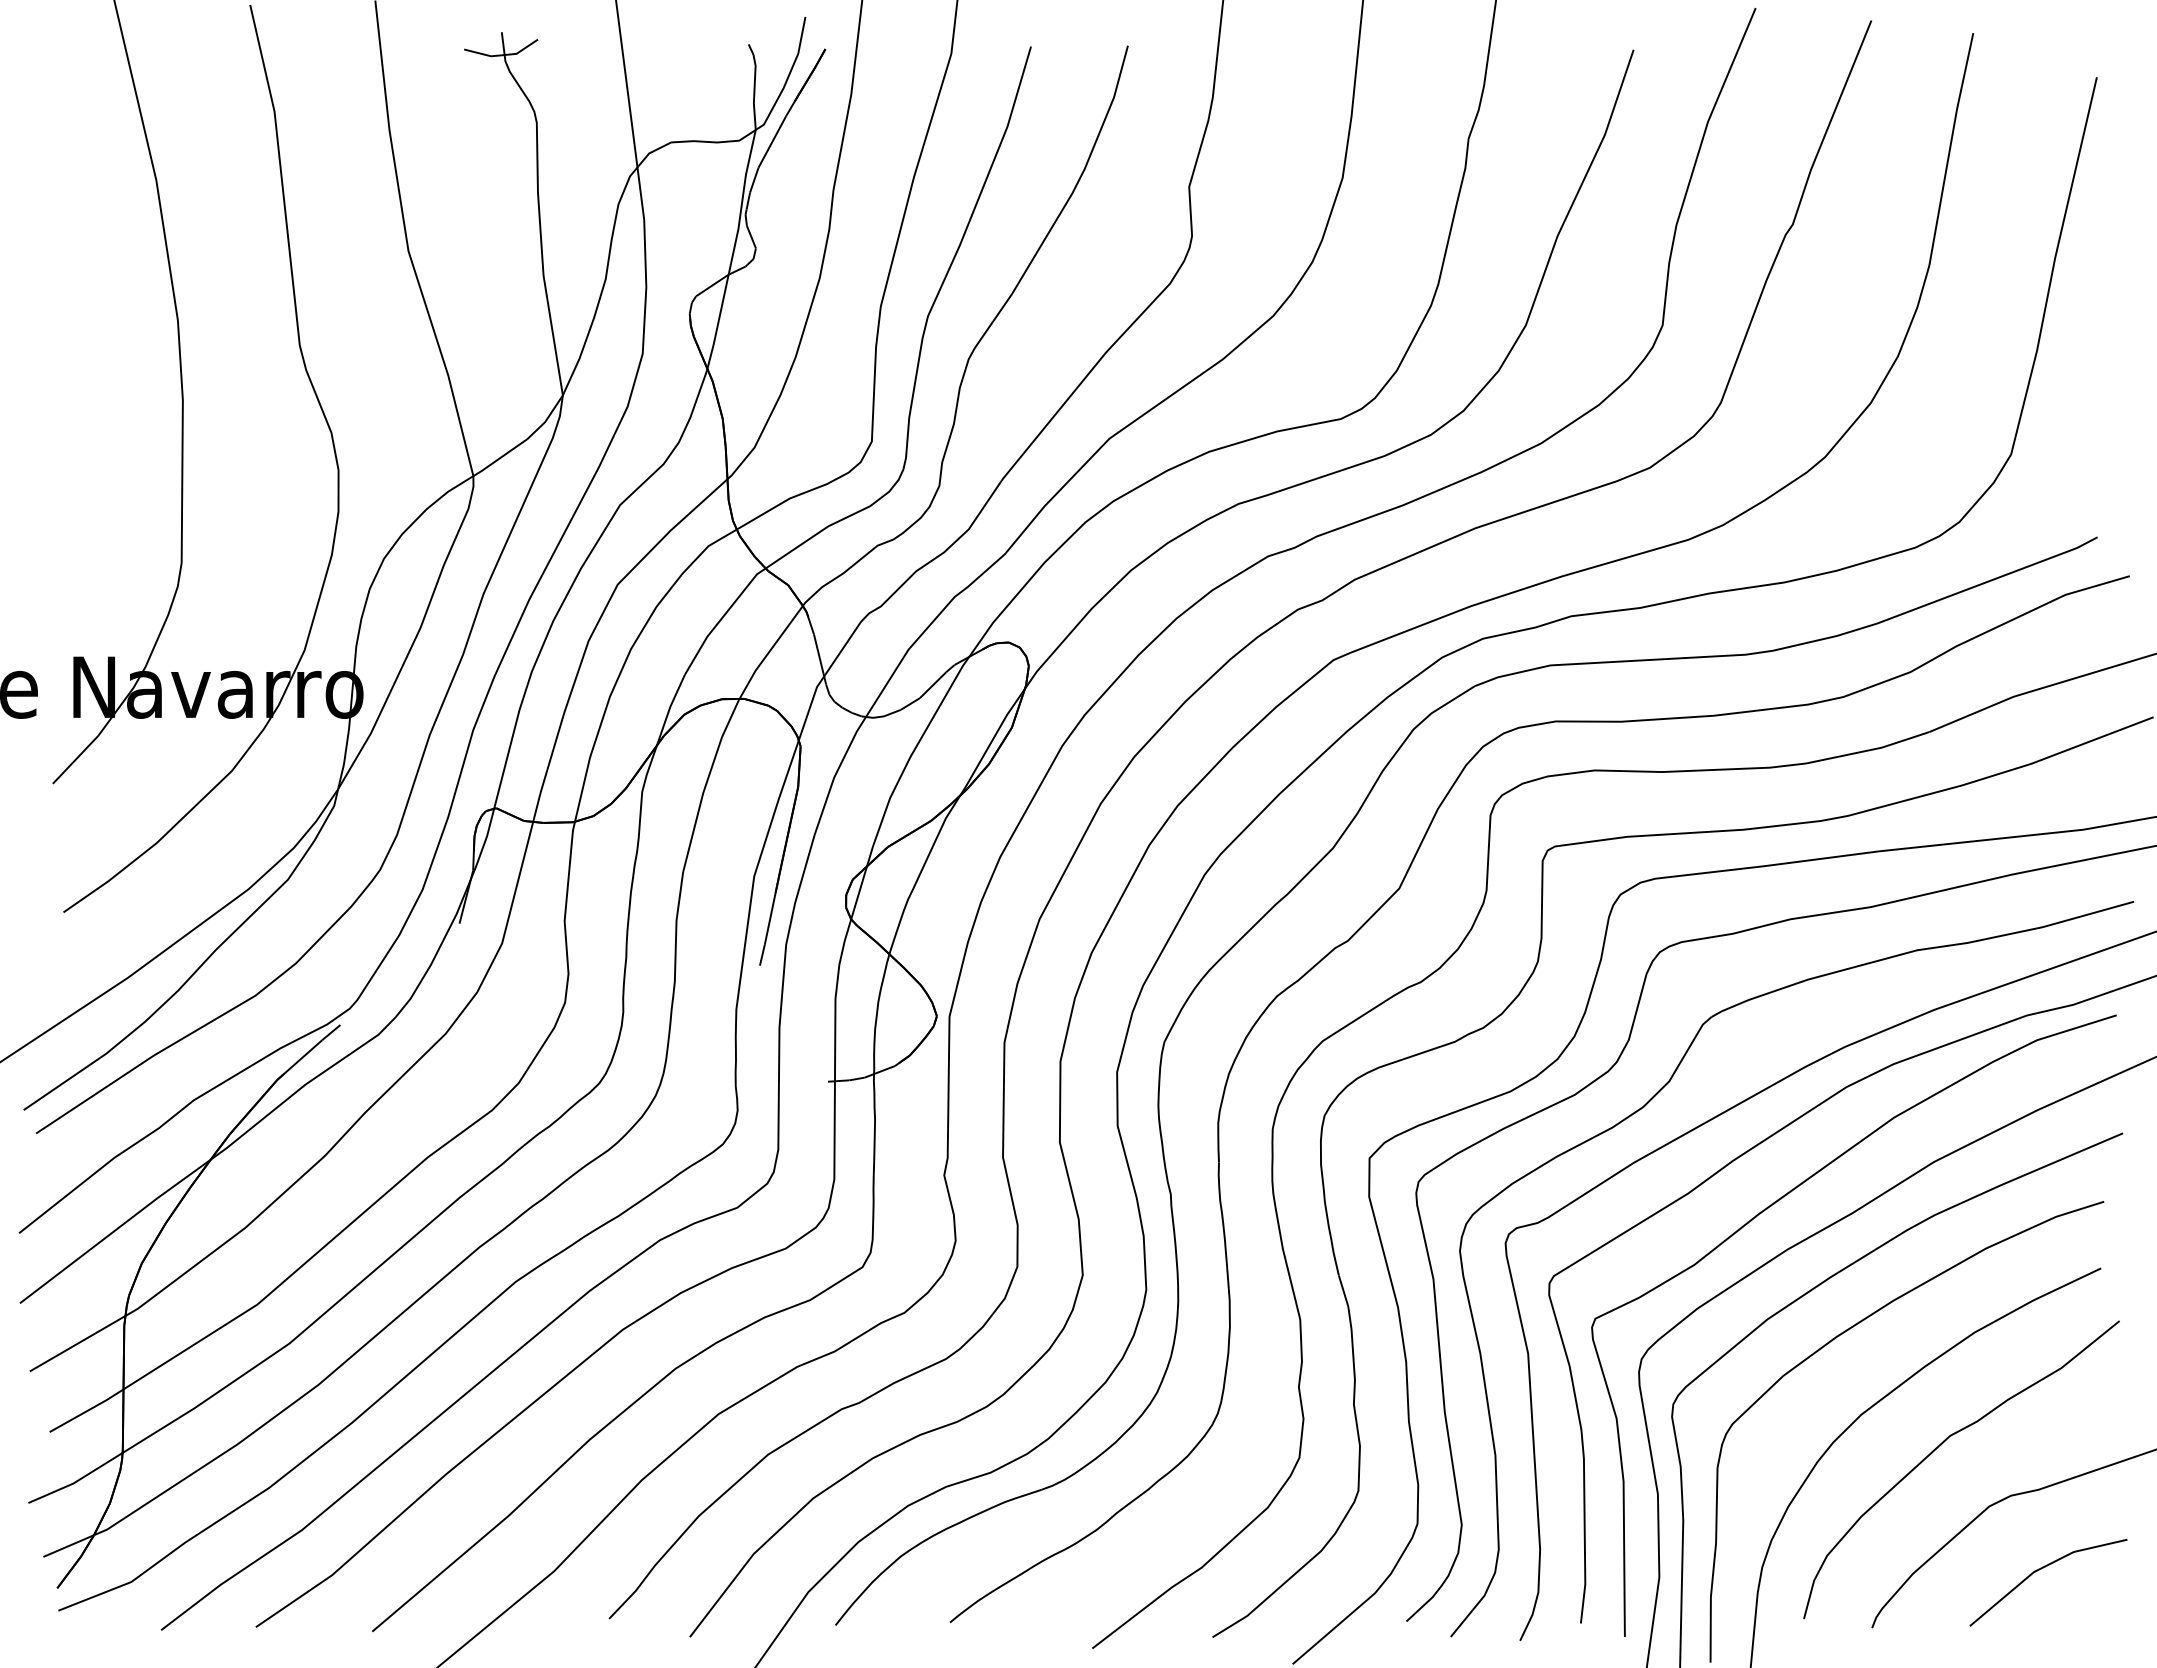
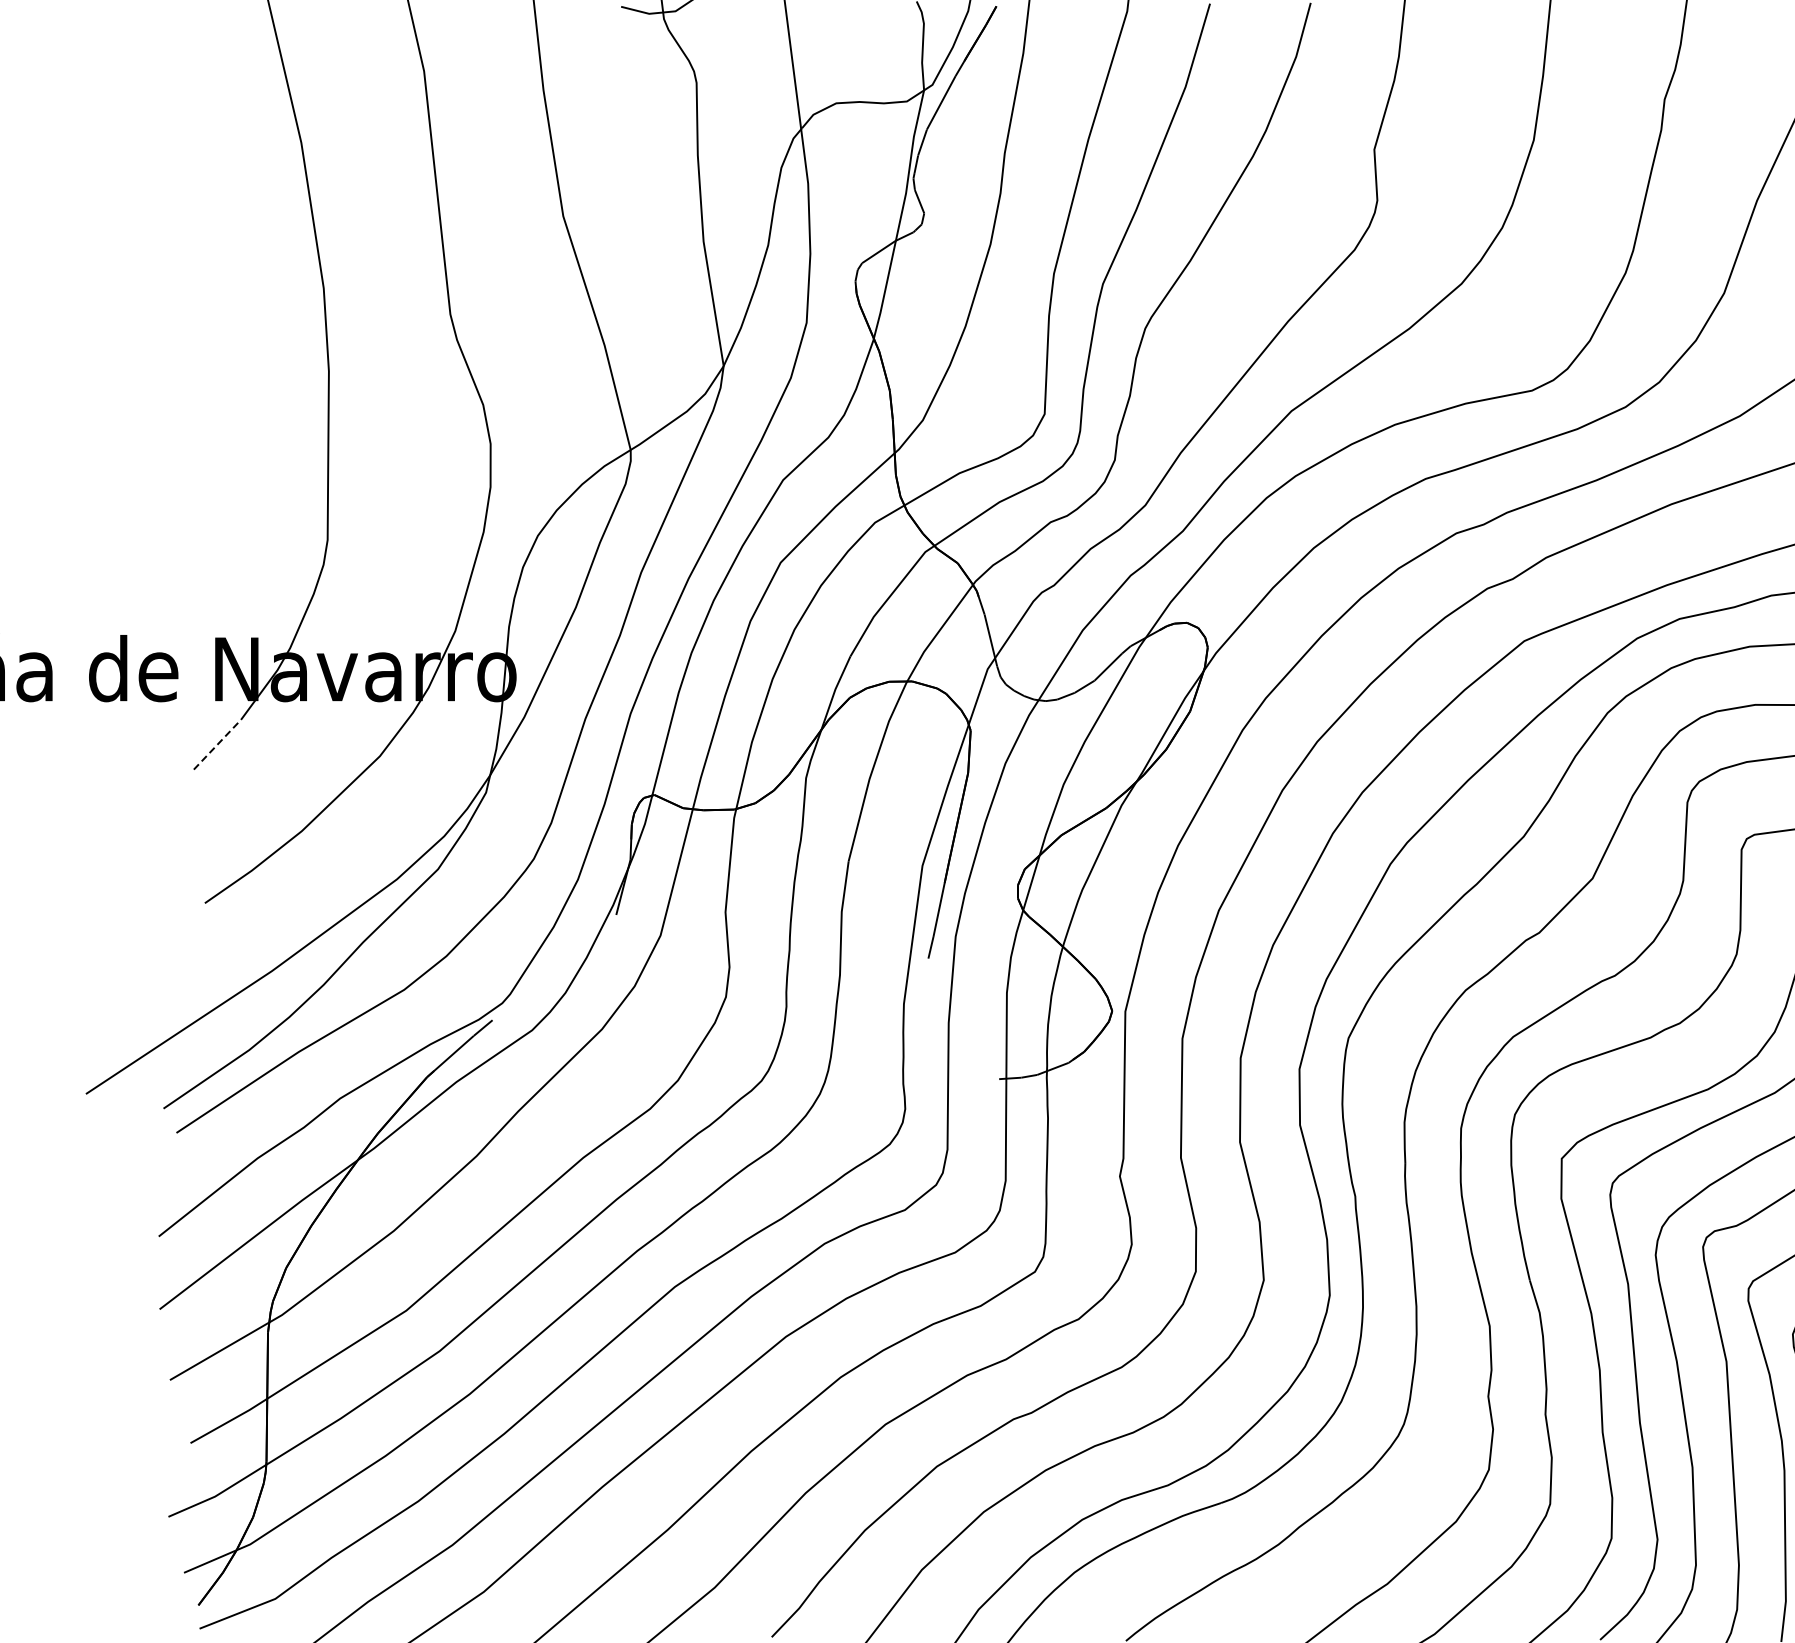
line: (75, 759) -> (217, 744), solid -> dashed

